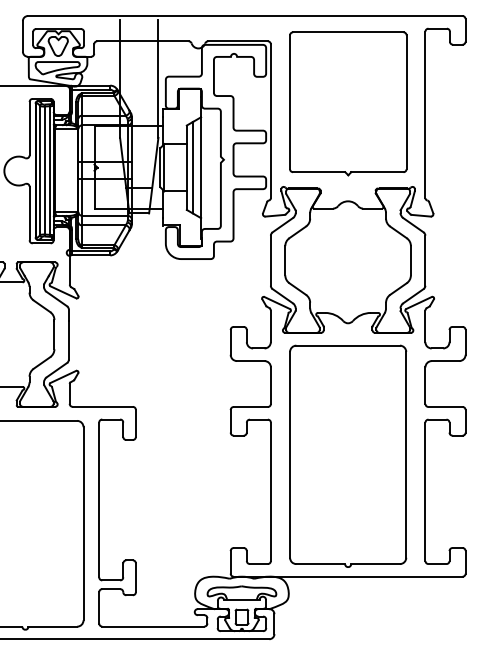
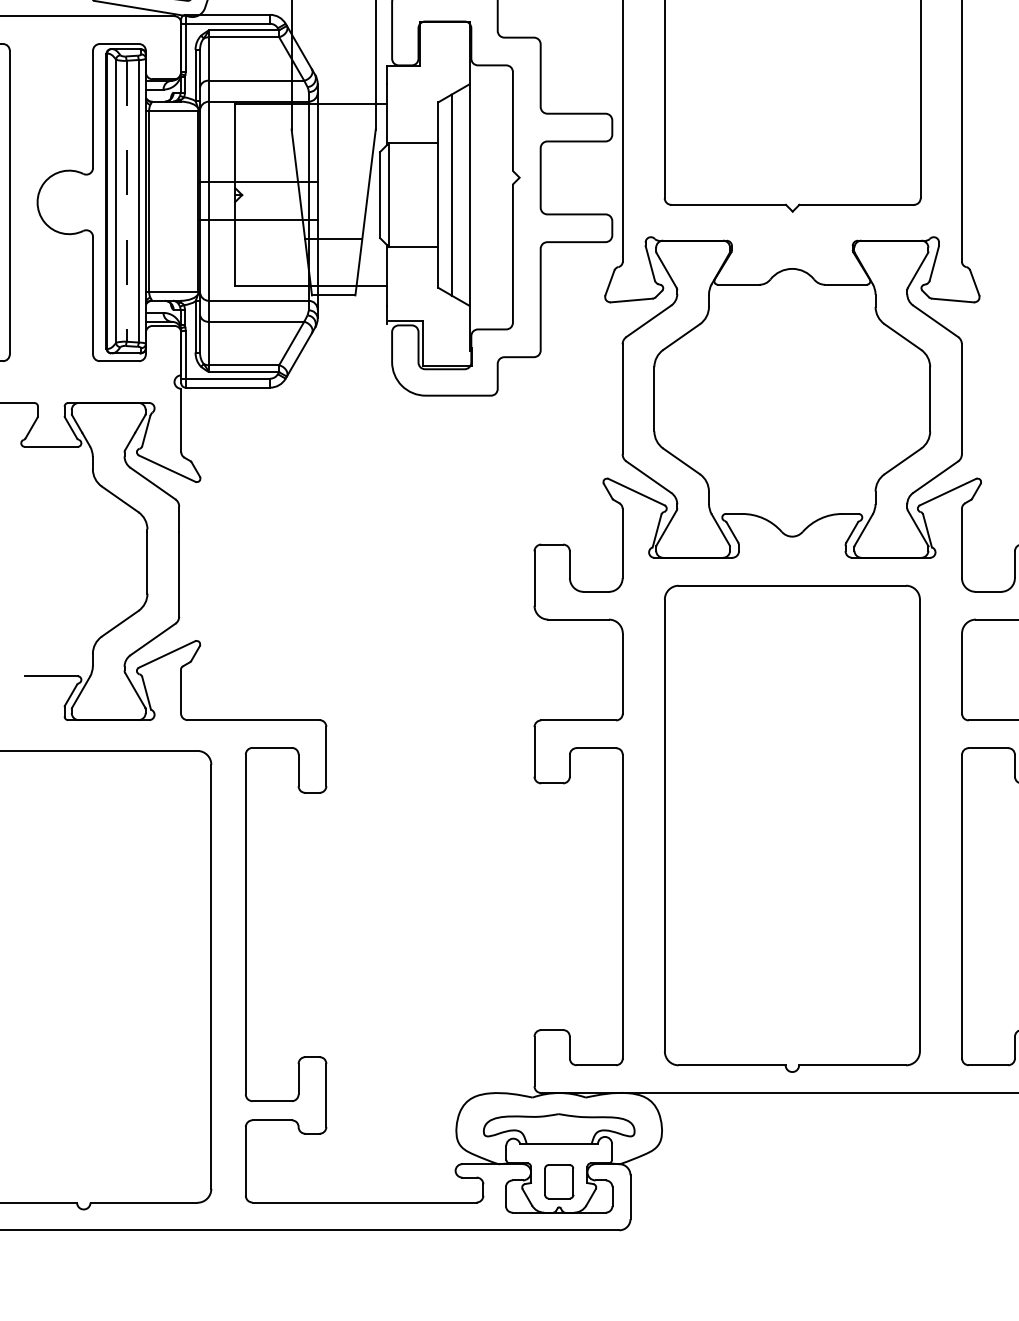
line: (44, 170) -> (125, 201), solid -> dashed

